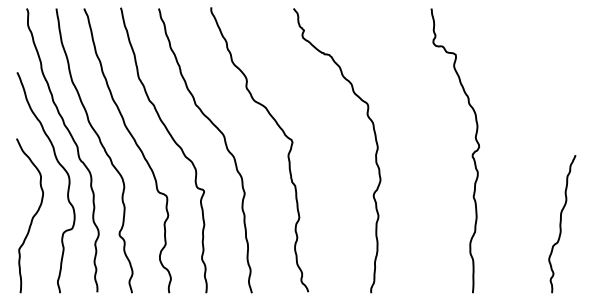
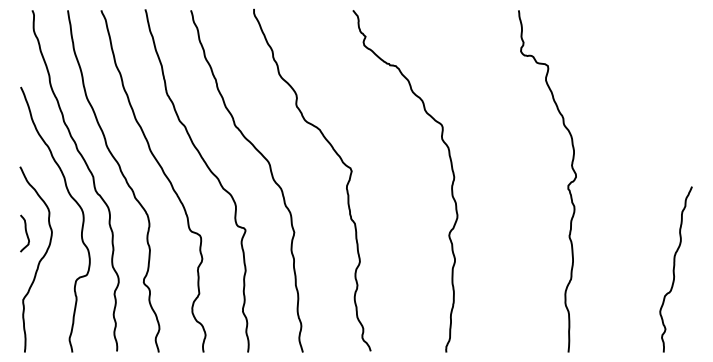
curve: (20, 192) -> (24, 231), added

